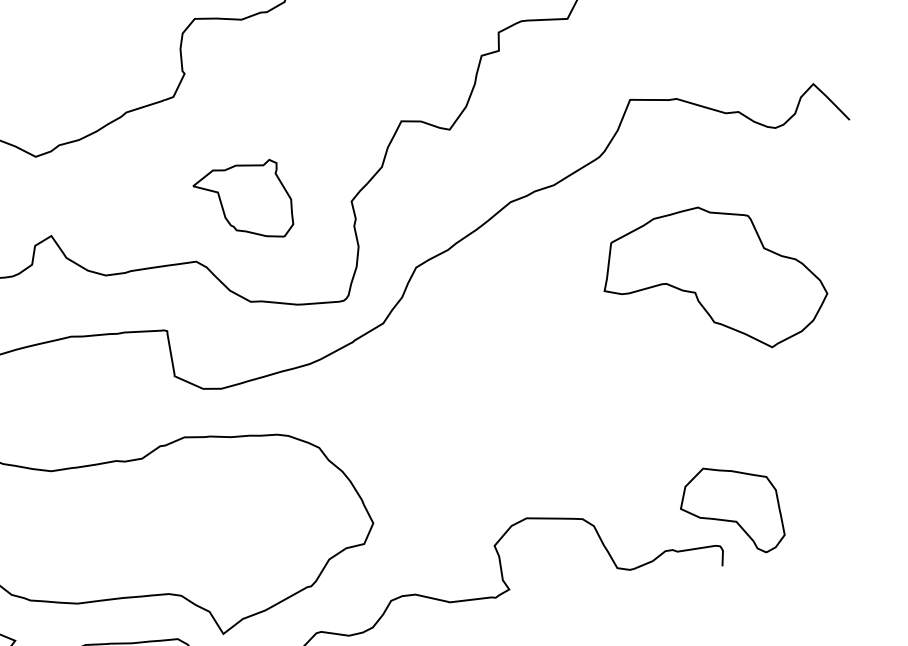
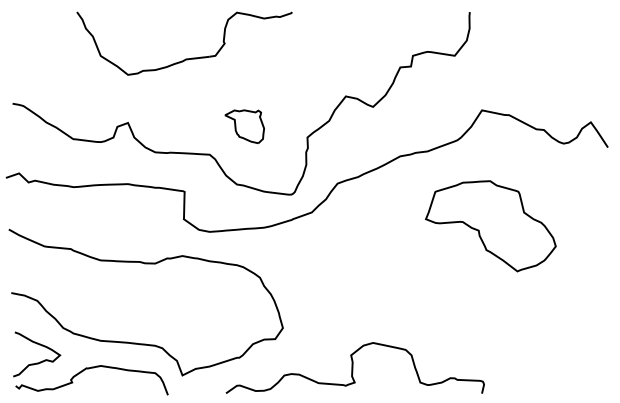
part: (244, 203) -> (244, 126), size x0.7
part: (713, 282) -> (490, 226), moved
part: (729, 511) -> (492, 362), removed

